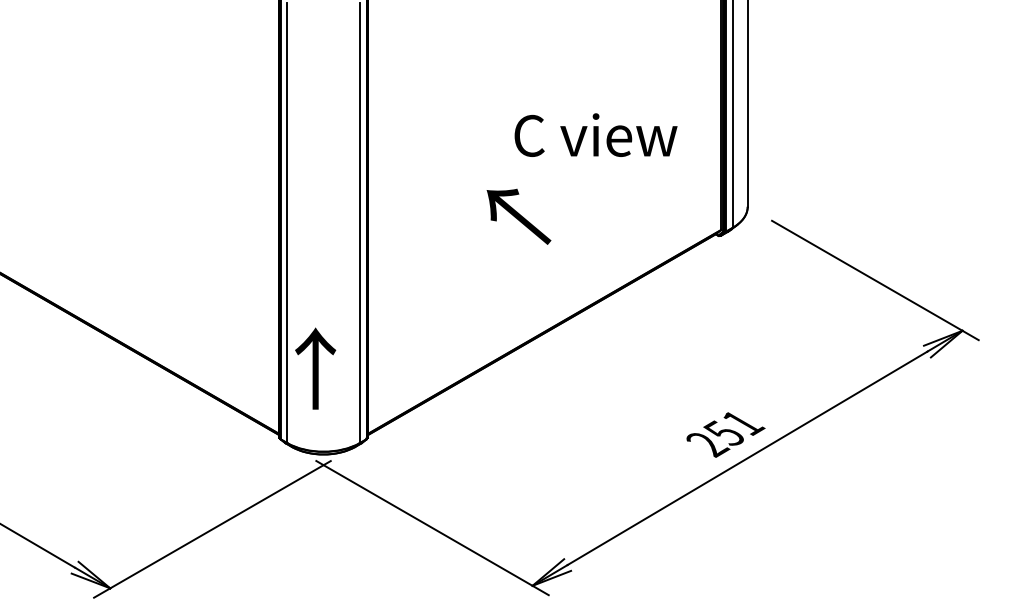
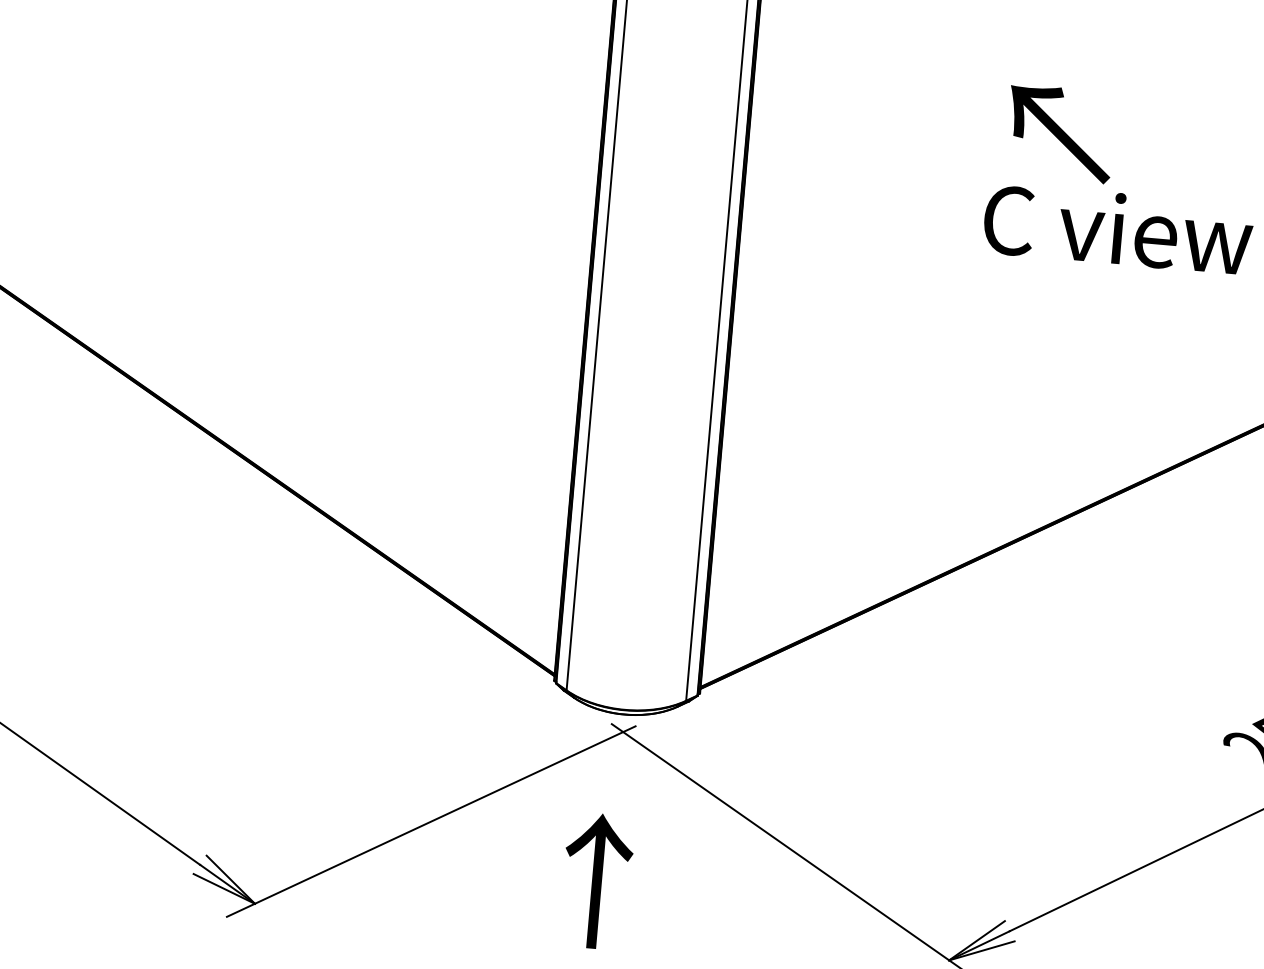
text: (518, 216) -> (1059, 133), moved
text: (315, 368) -> (596, 880), moved

